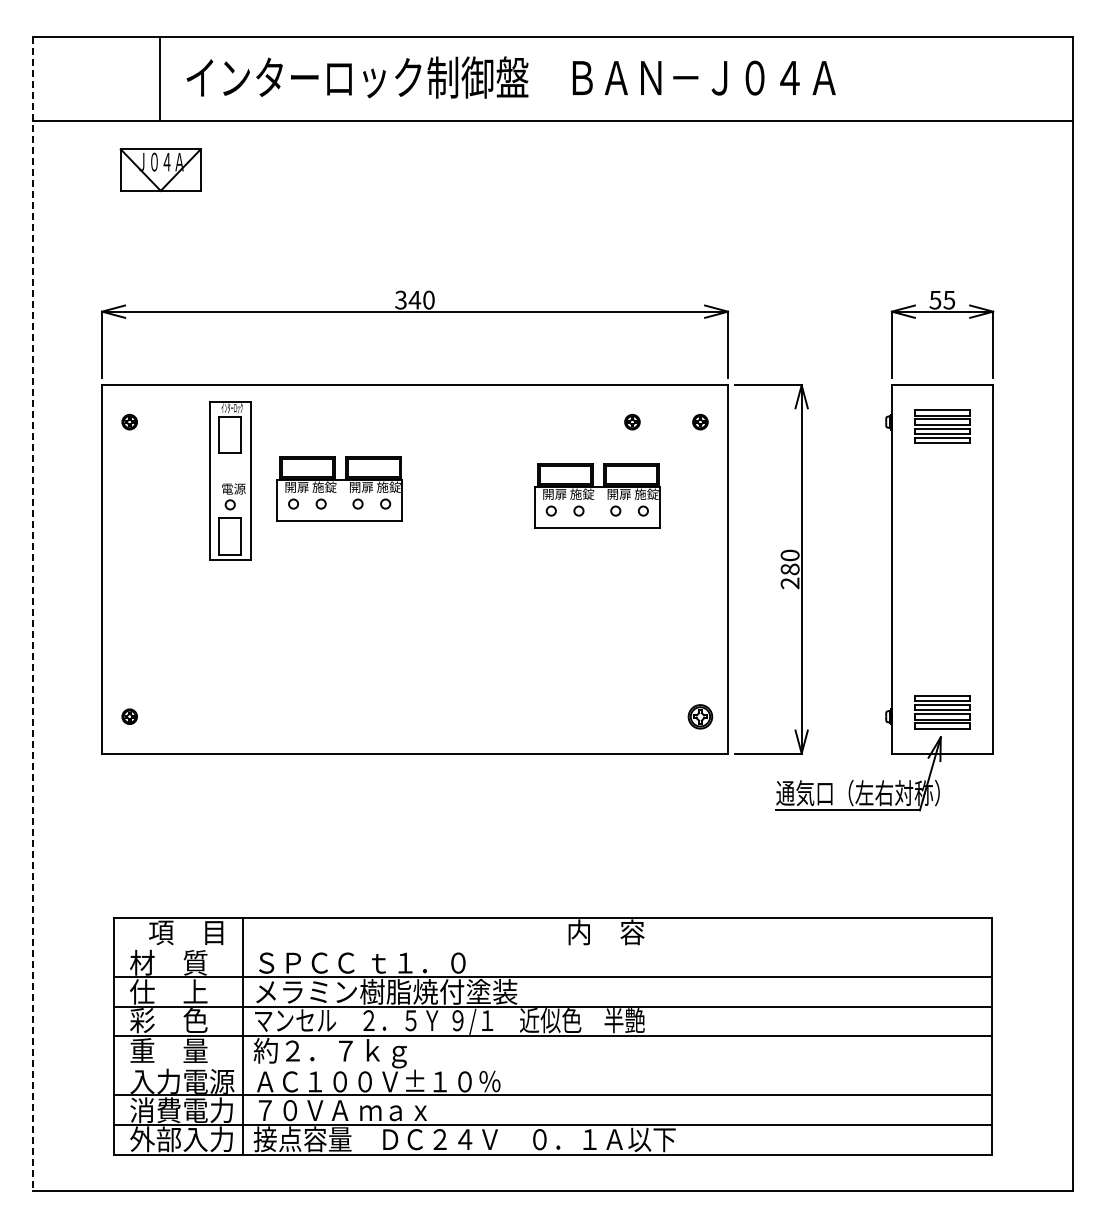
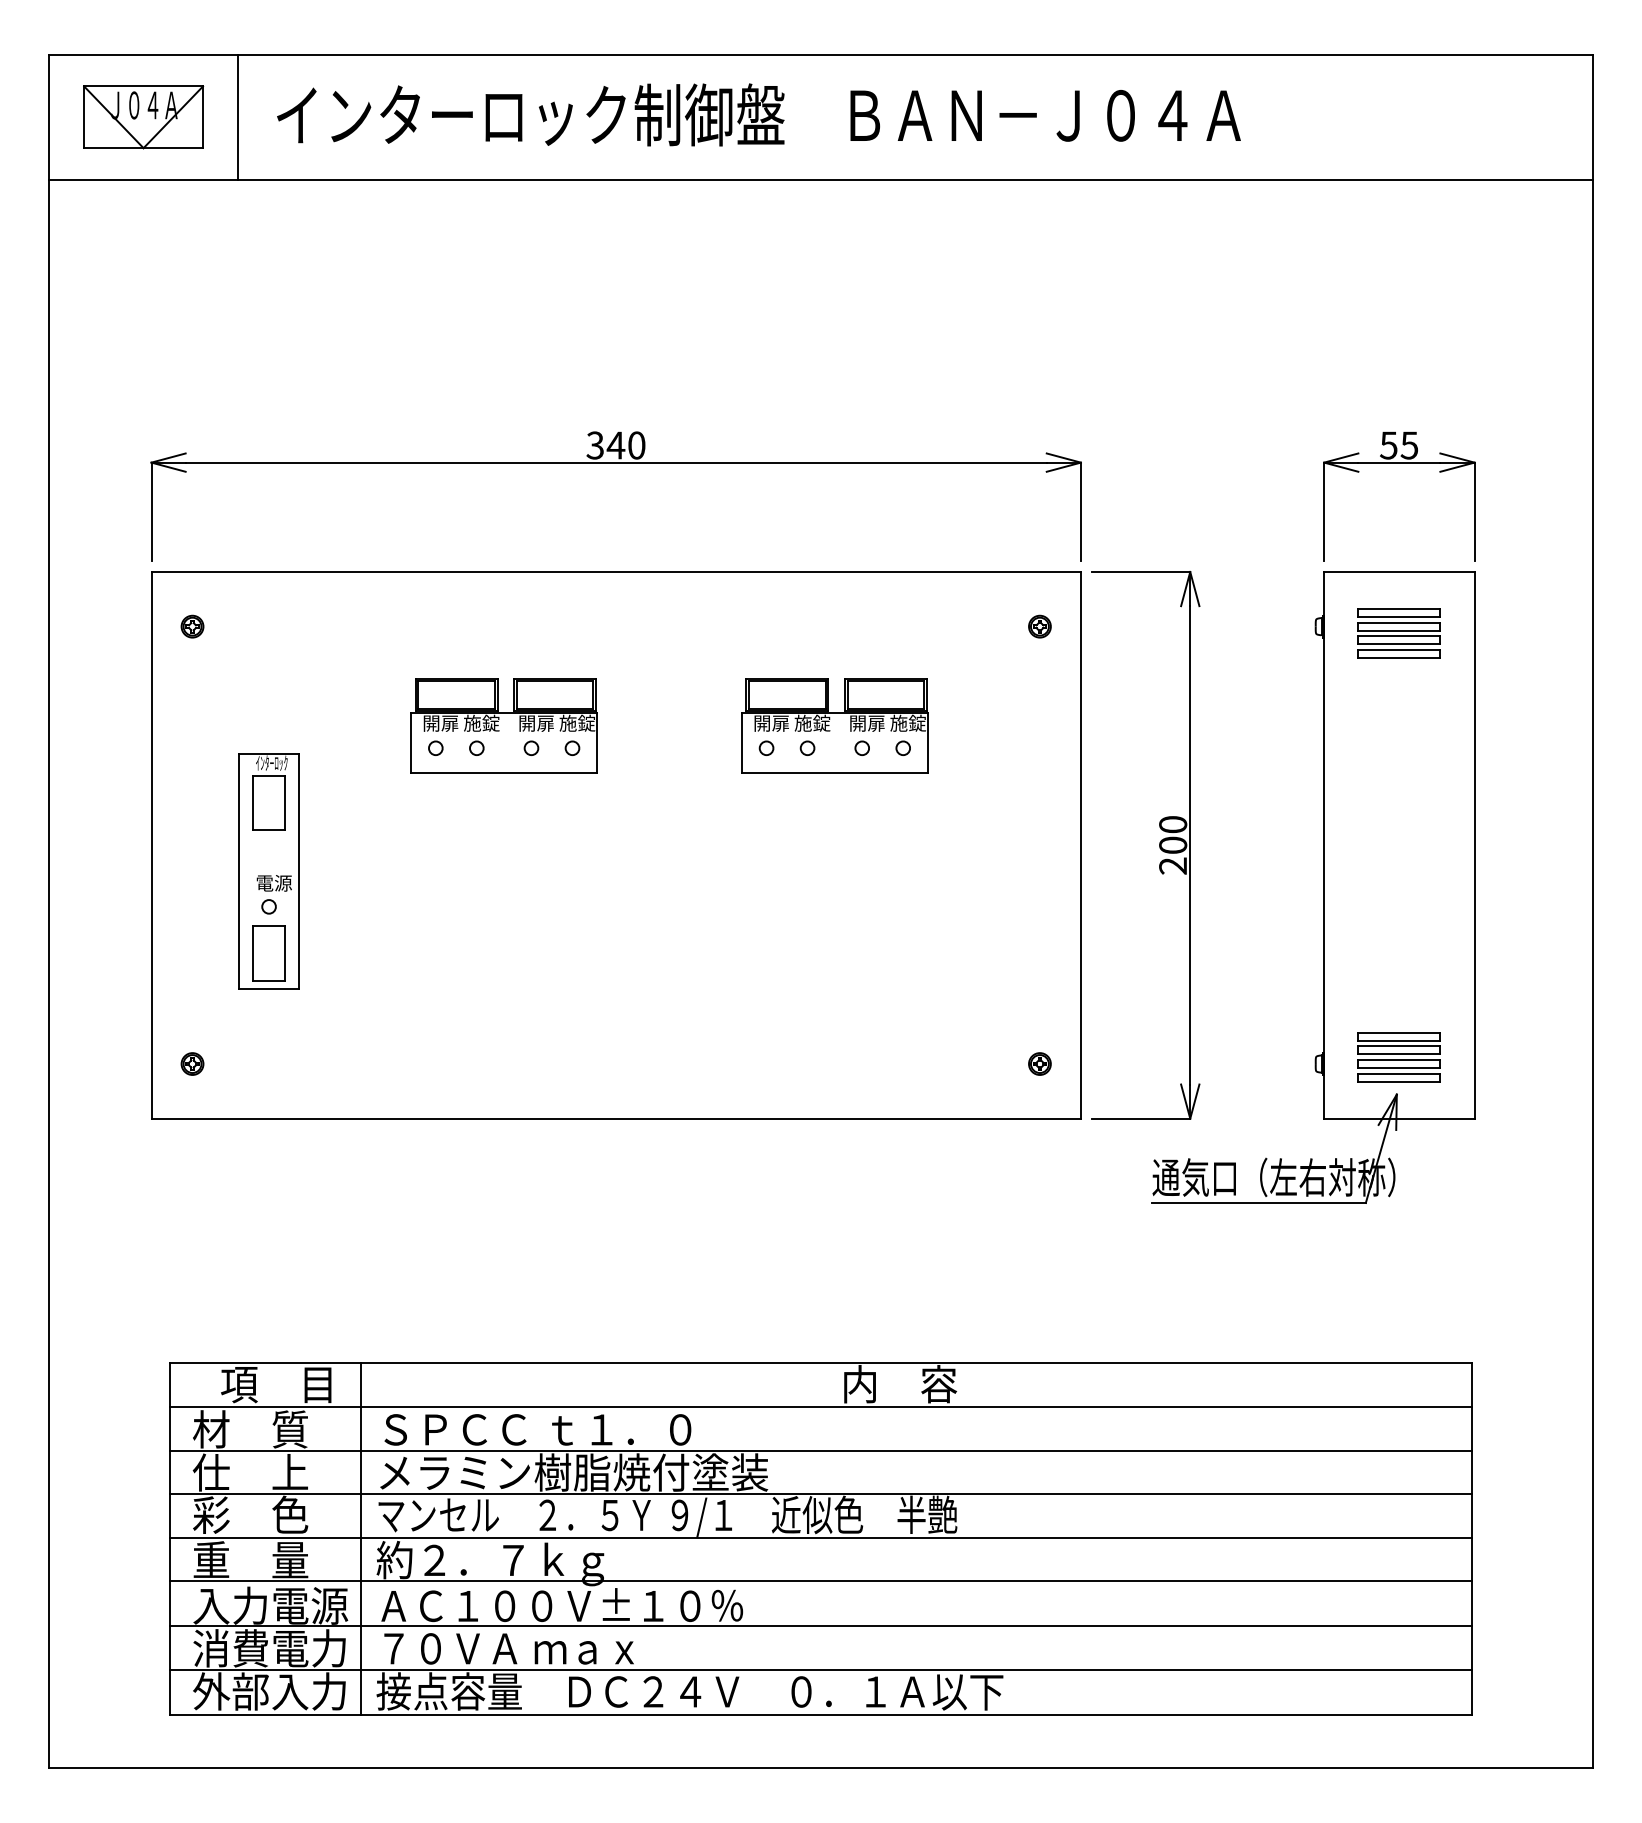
part: (160, 170) -> (143, 117), moved
part: (632, 421) -> (939, 625), removed
part: (230, 480) -> (269, 870), moved
part: (597, 495) -> (835, 725), moved
text: (790, 569) -> (1173, 845), 280 -> 200
line: (33, 614) -> (49, 912), dashed -> solid
part: (700, 716) -> (1040, 1063), size x0.62
line: (552, 947) -> (820, 1406), added
line: (552, 1065) -> (820, 1581), added

